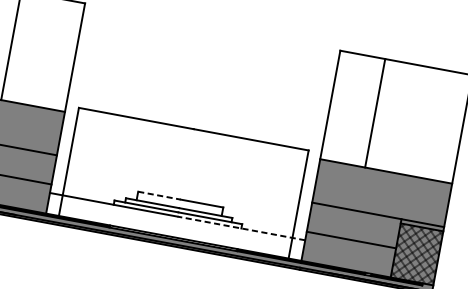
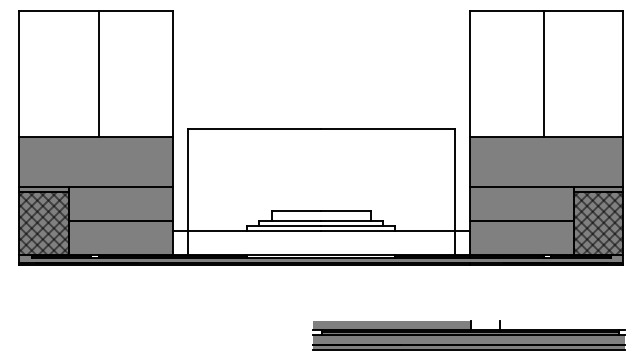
line: (374, 113) -> (543, 73), moved
line: (159, 195) -> (296, 211), dashed -> solid
line: (240, 228) -> (394, 231), dashed -> solid

